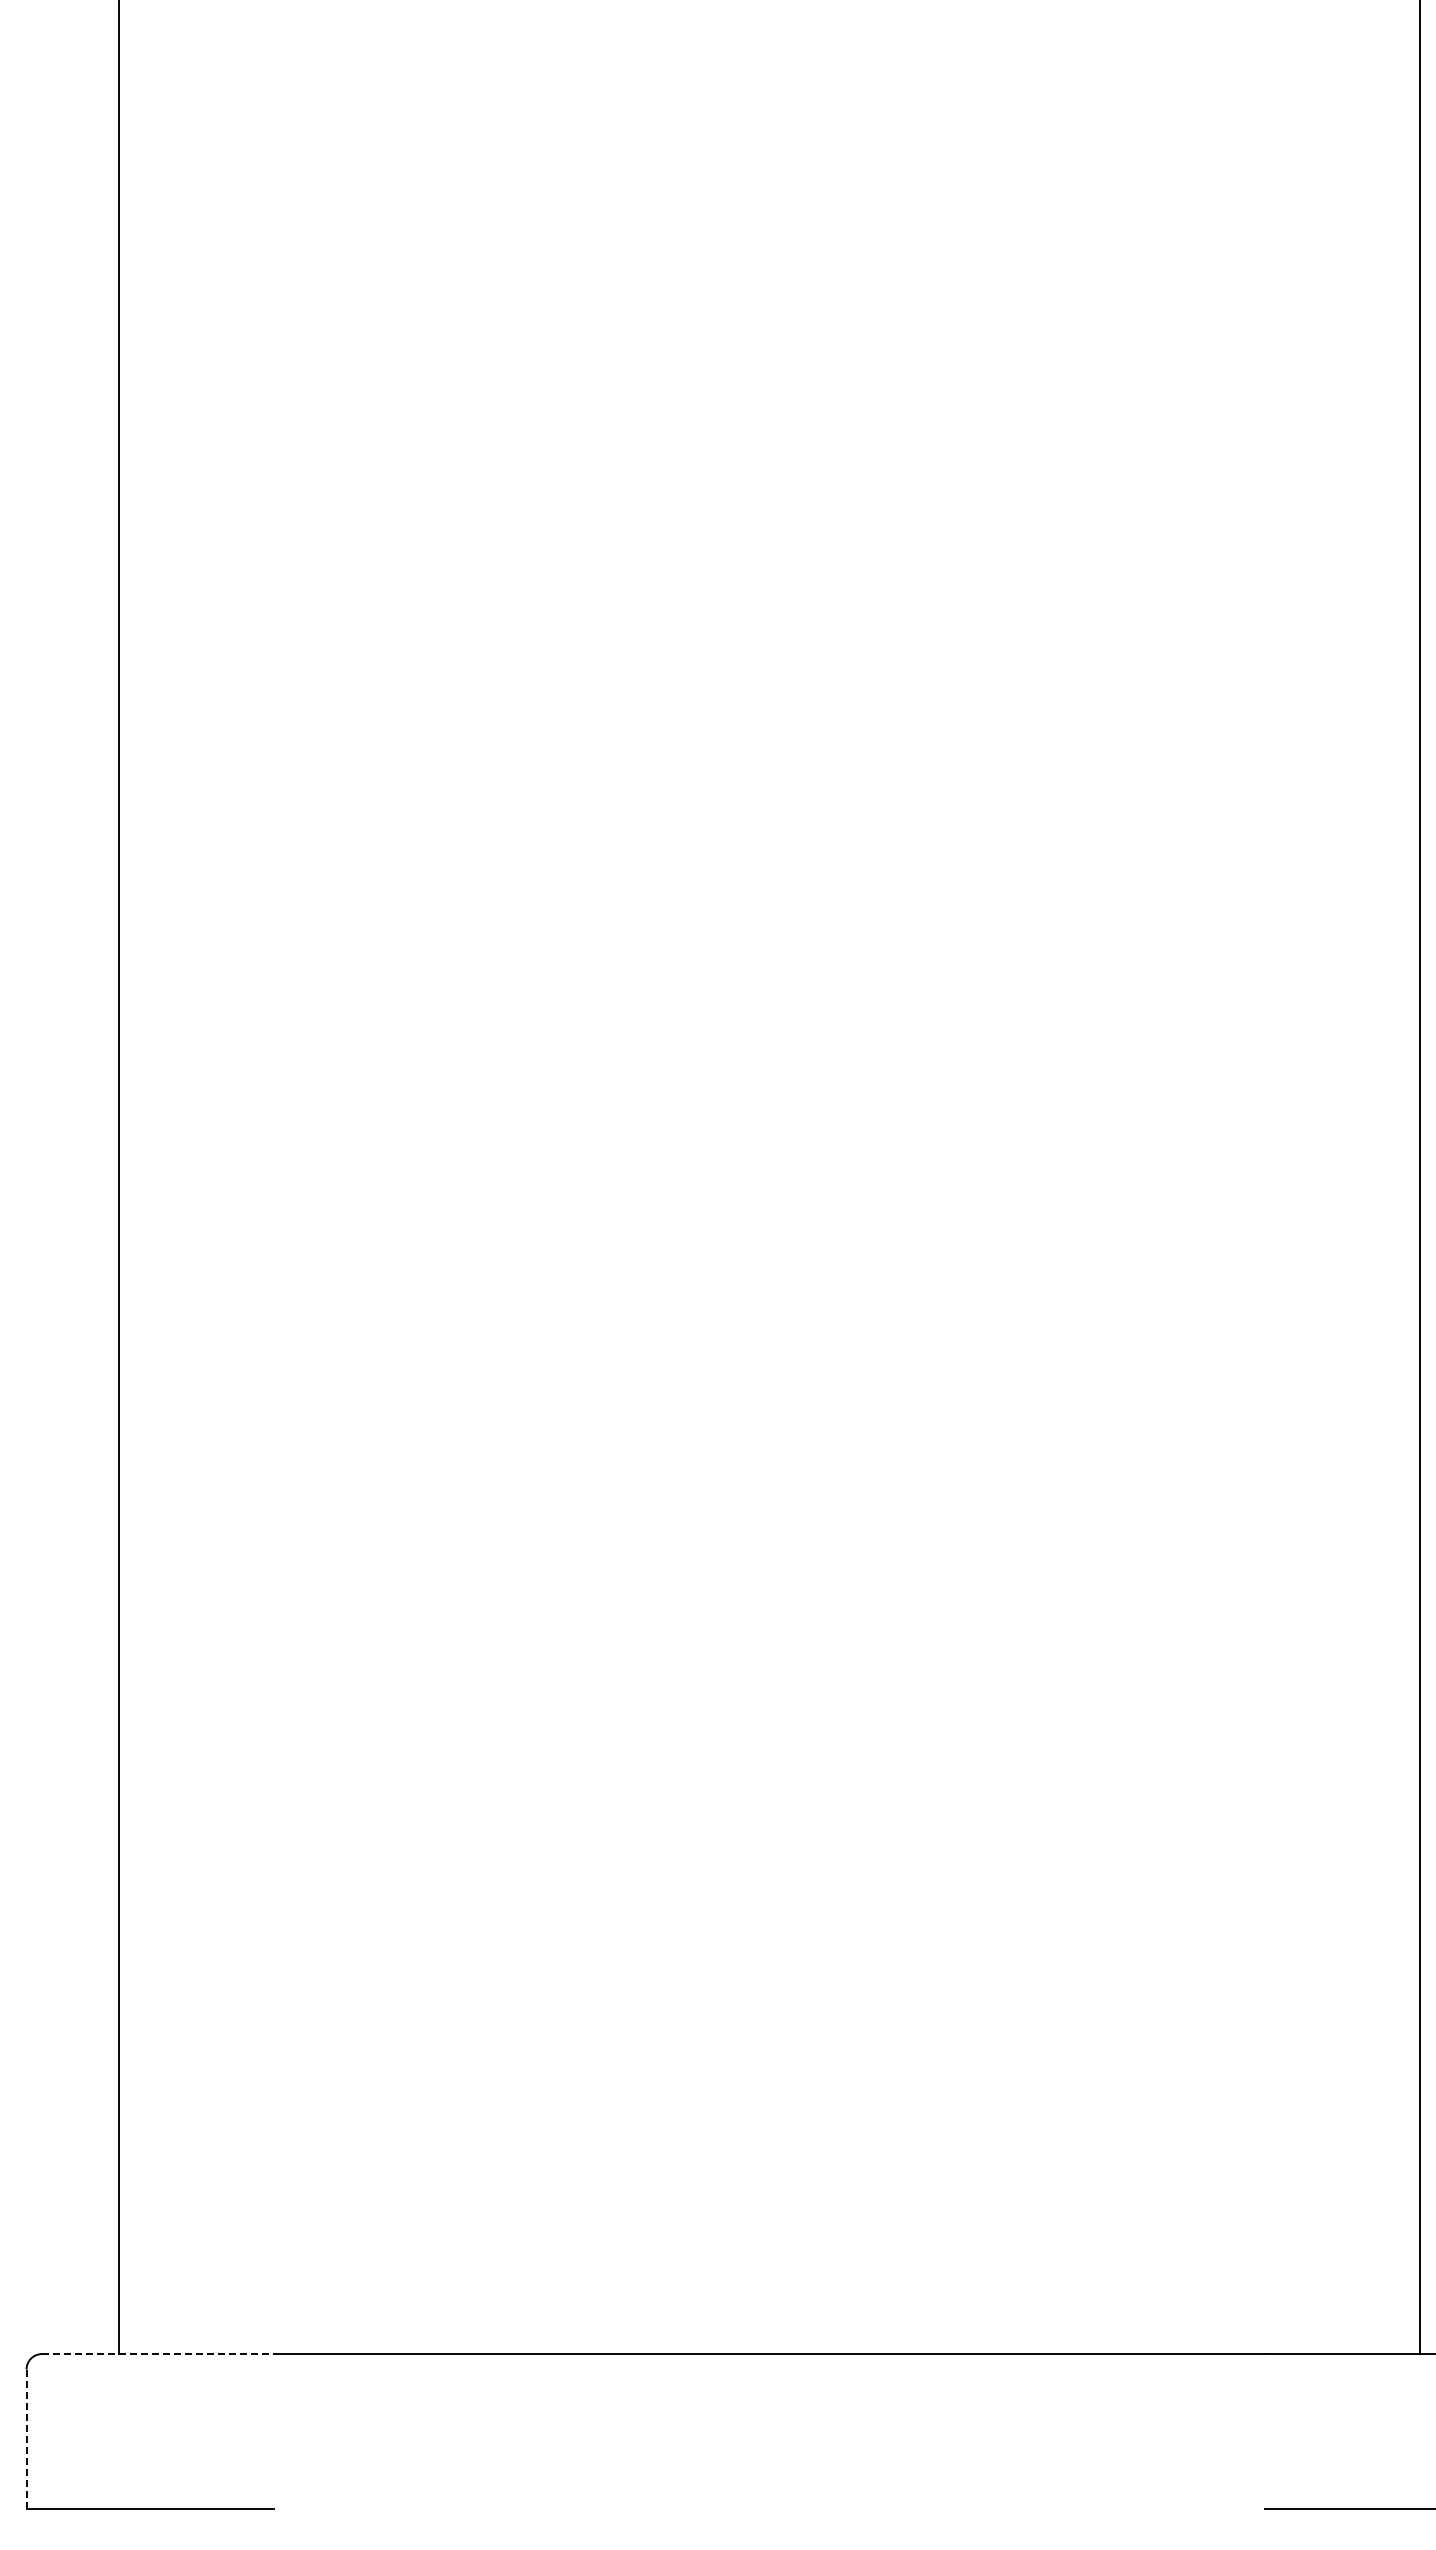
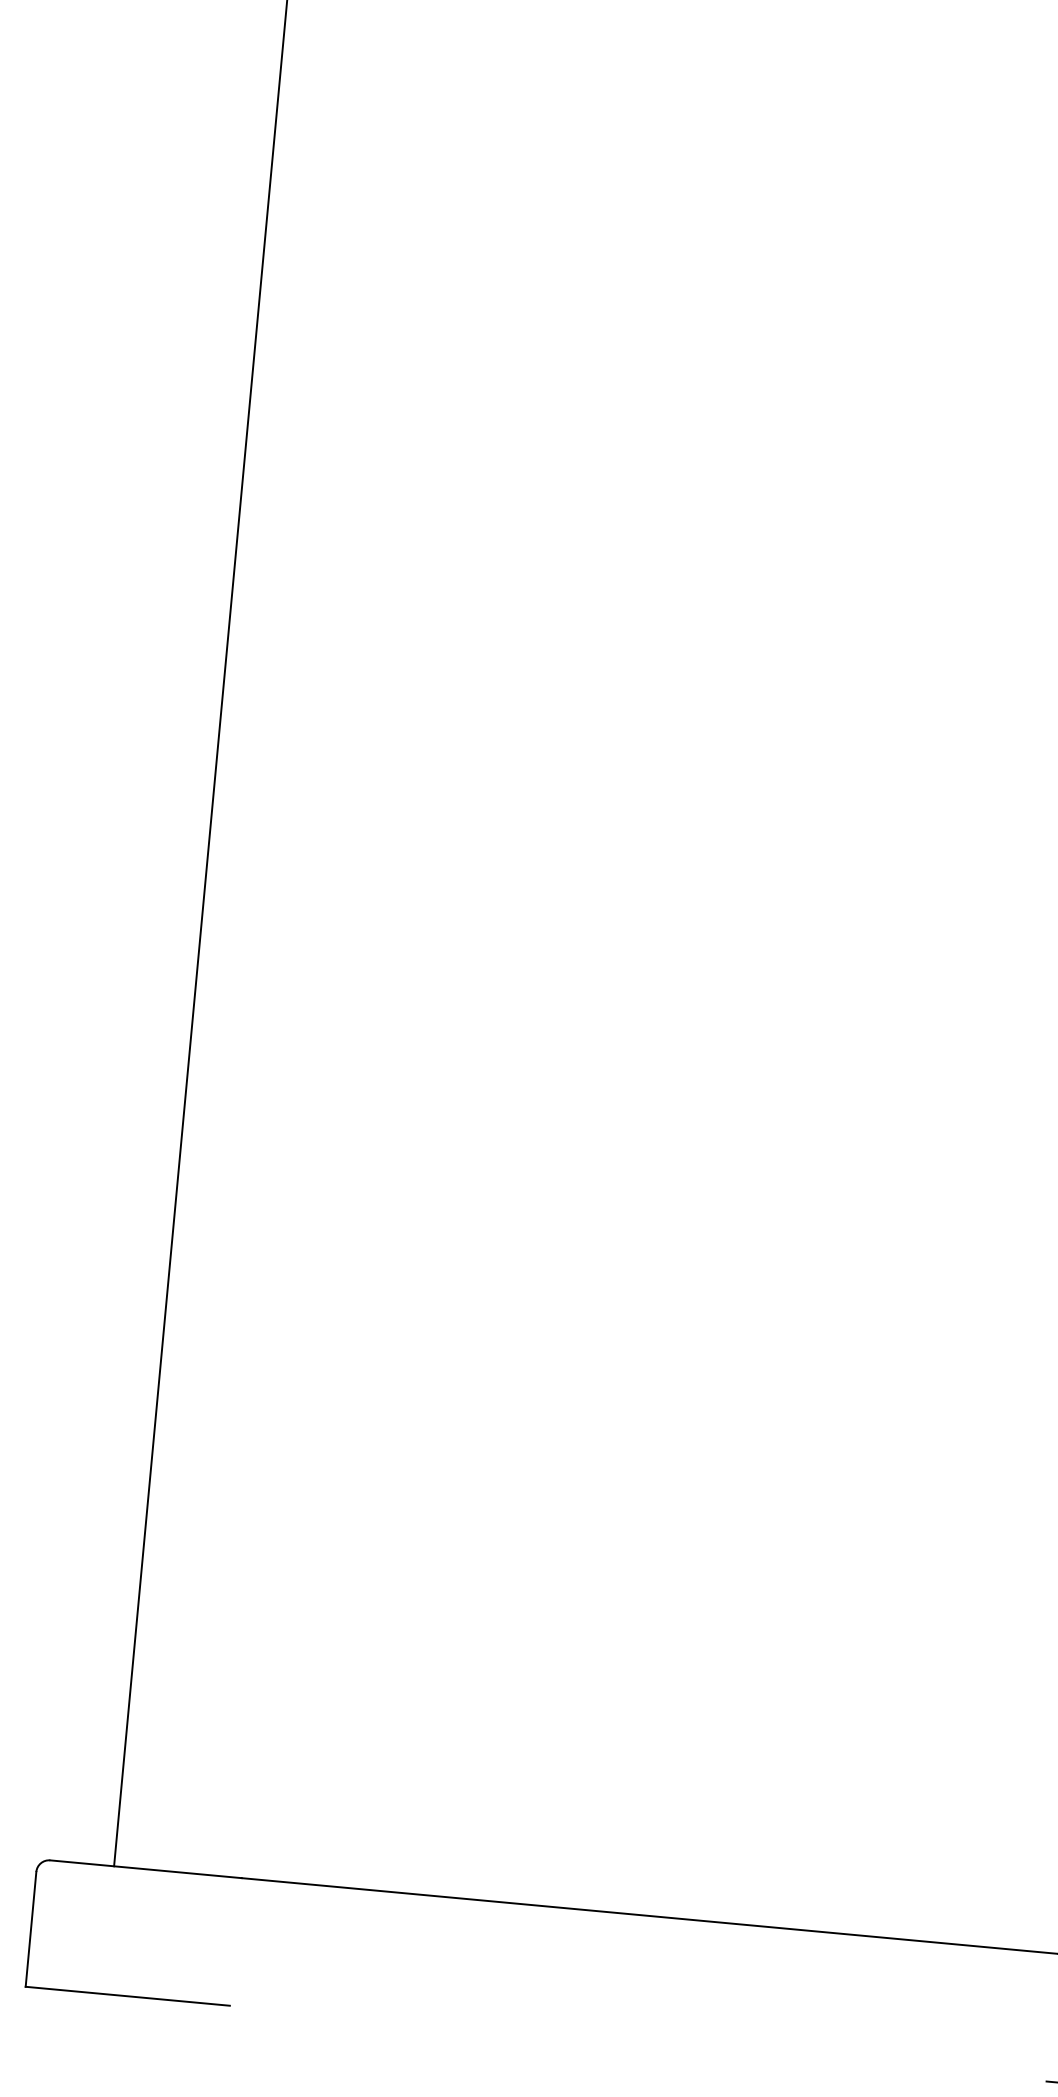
line: (158, 2354) -> (146, 1869), dashed -> solid
line: (26, 2439) -> (30, 1929), dashed -> solid

